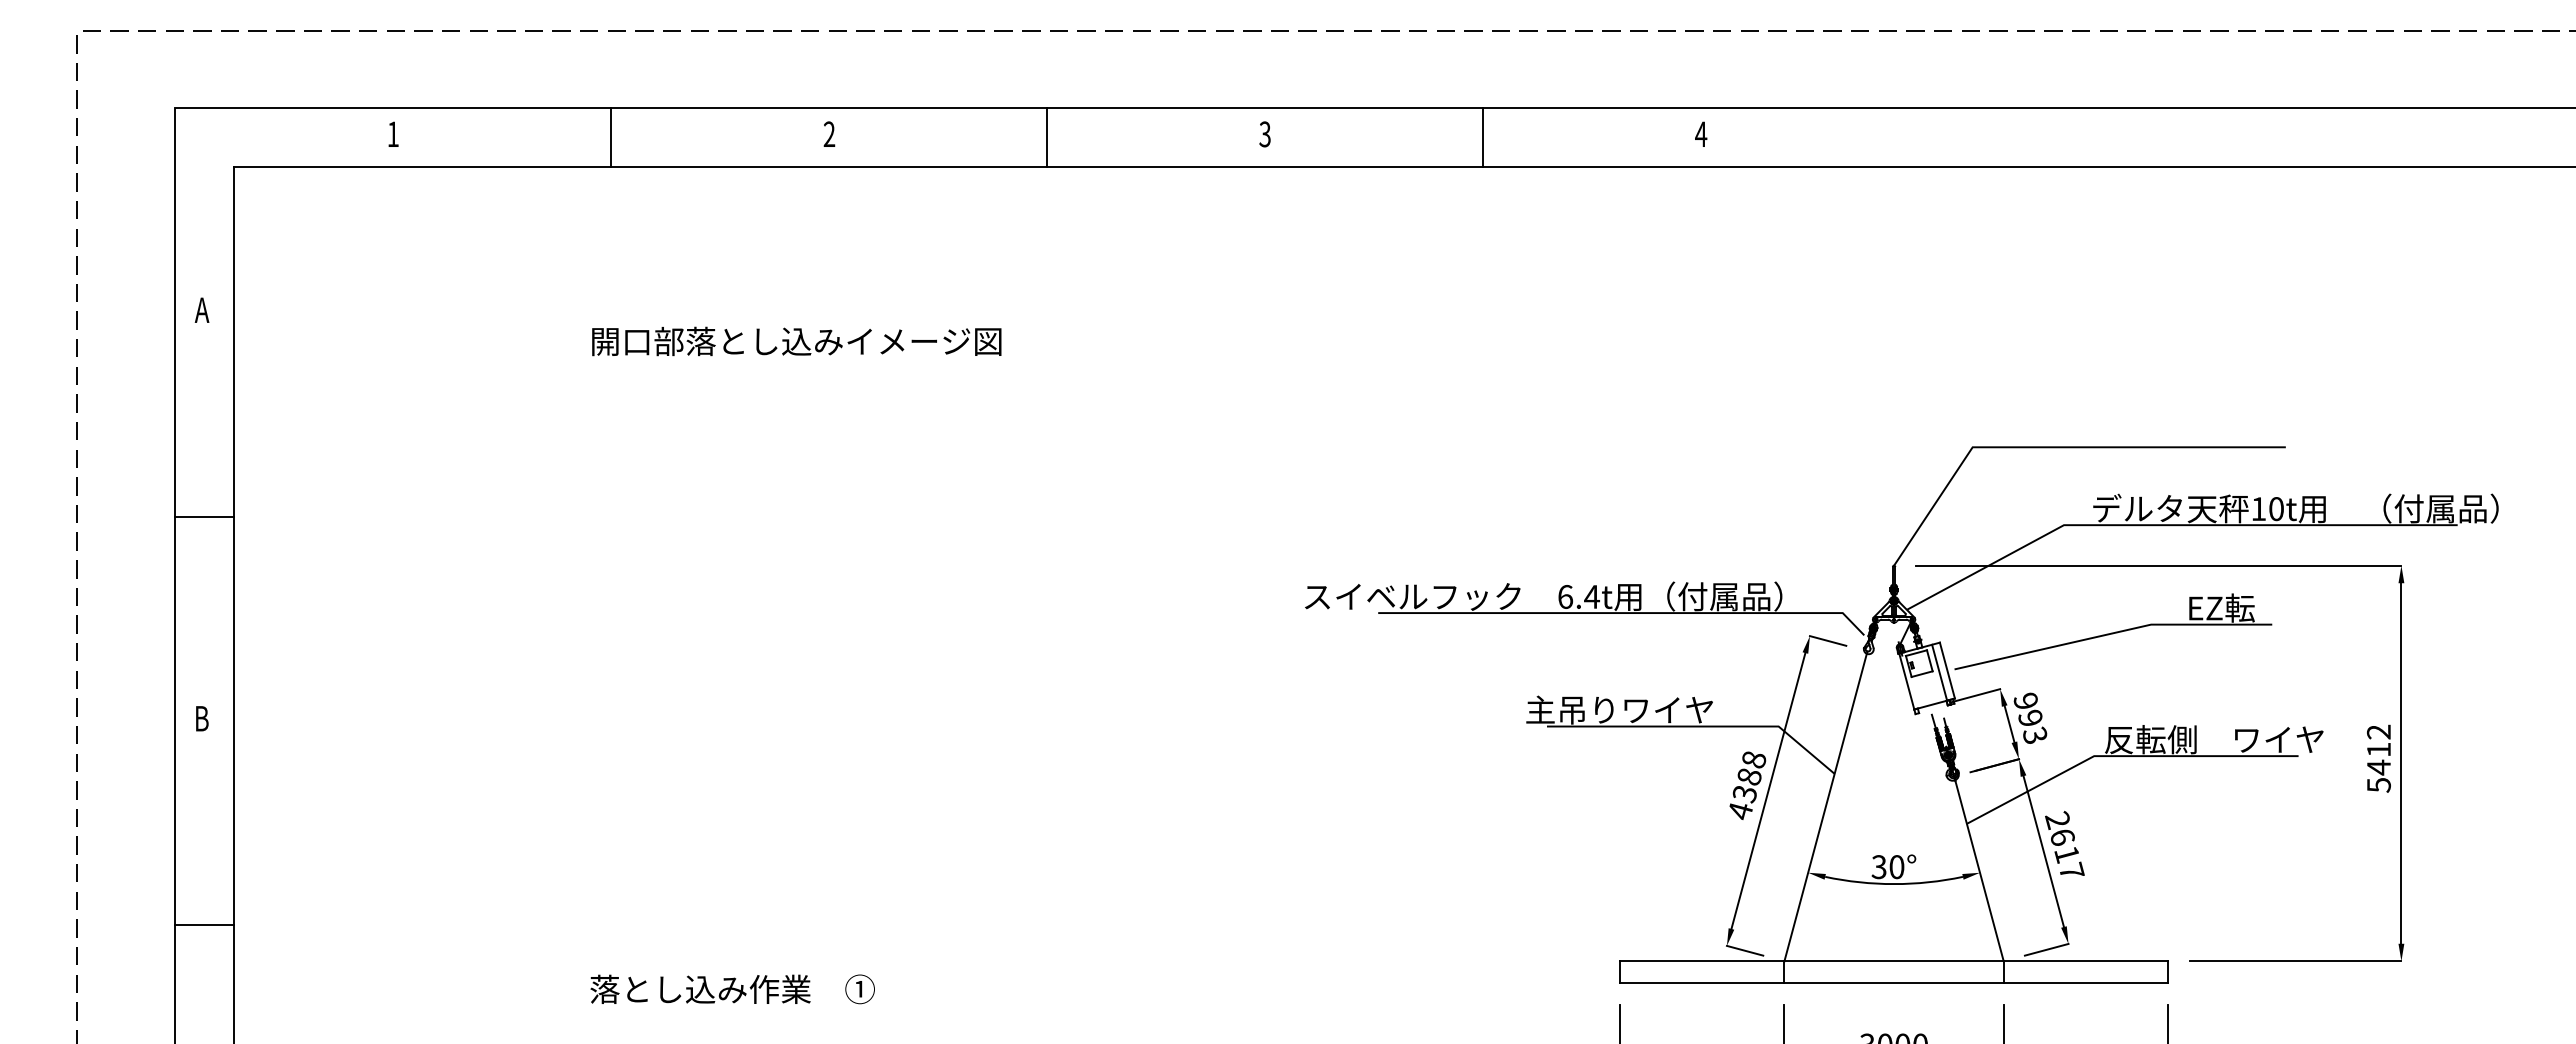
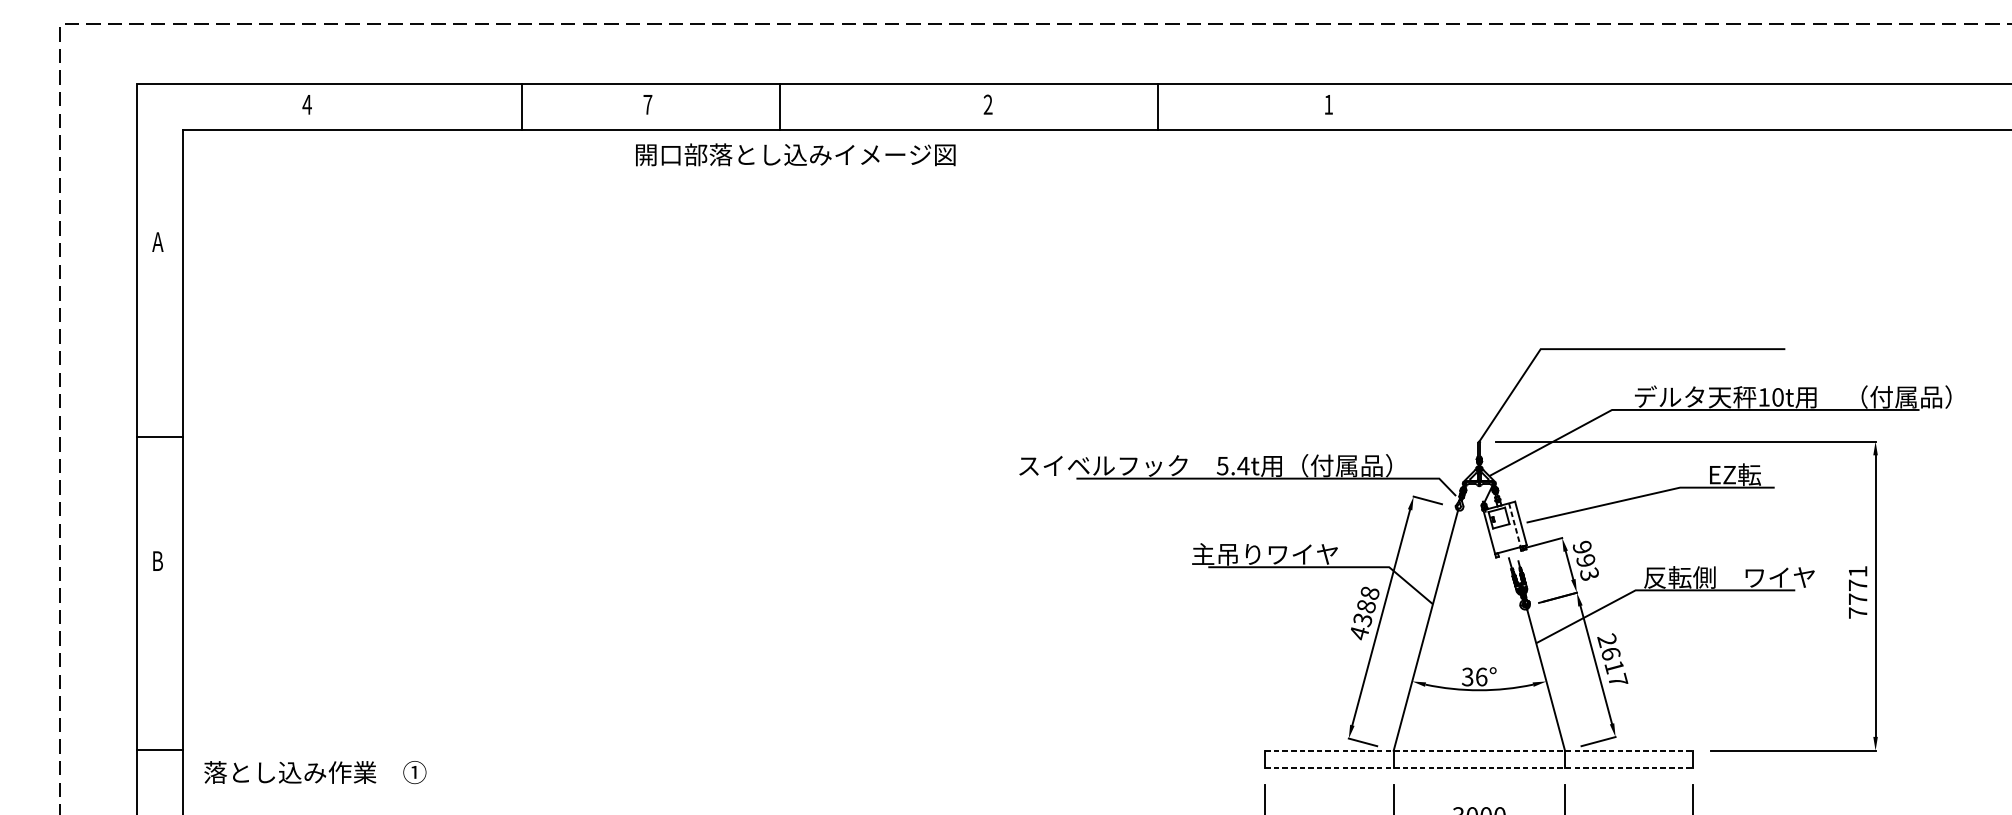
text: (393, 133) -> (307, 104), 1 -> 4
text: (829, 133) -> (647, 104), 2 -> 7
text: (1701, 133) -> (1328, 104), 4 -> 1
text: (1264, 134) -> (987, 104), 3 -> 2
line: (611, 137) -> (522, 107), moved
line: (1047, 137) -> (780, 107), moved
text: (796, 341) -> (795, 154), moved
line: (204, 516) -> (159, 436), moved
text: (1565, 596) -> (1222, 465), 6.4t -> 5.4t
line: (1939, 672) -> (1514, 525), solid -> dashed
text: (2378, 758) -> (1857, 592), 5412 -> 7771
text: (1896, 867) -> (1481, 677), 30° -> 36°
line: (204, 925) -> (159, 749), moved
line: (1894, 961) -> (1479, 750), solid -> dashed
line: (1894, 983) -> (1479, 767), solid -> dashed
text: (732, 989) -> (315, 772), moved

